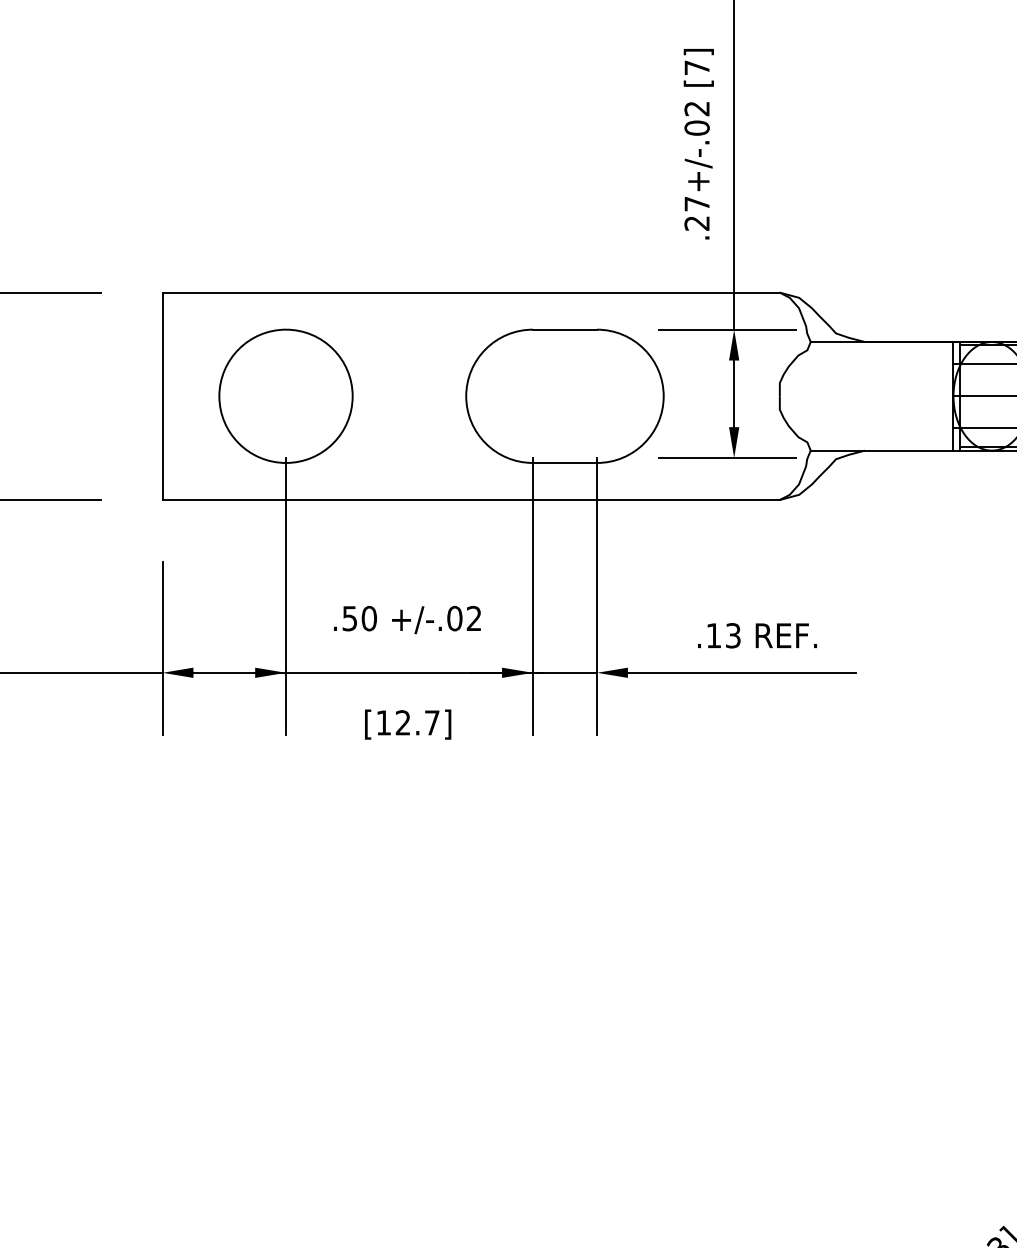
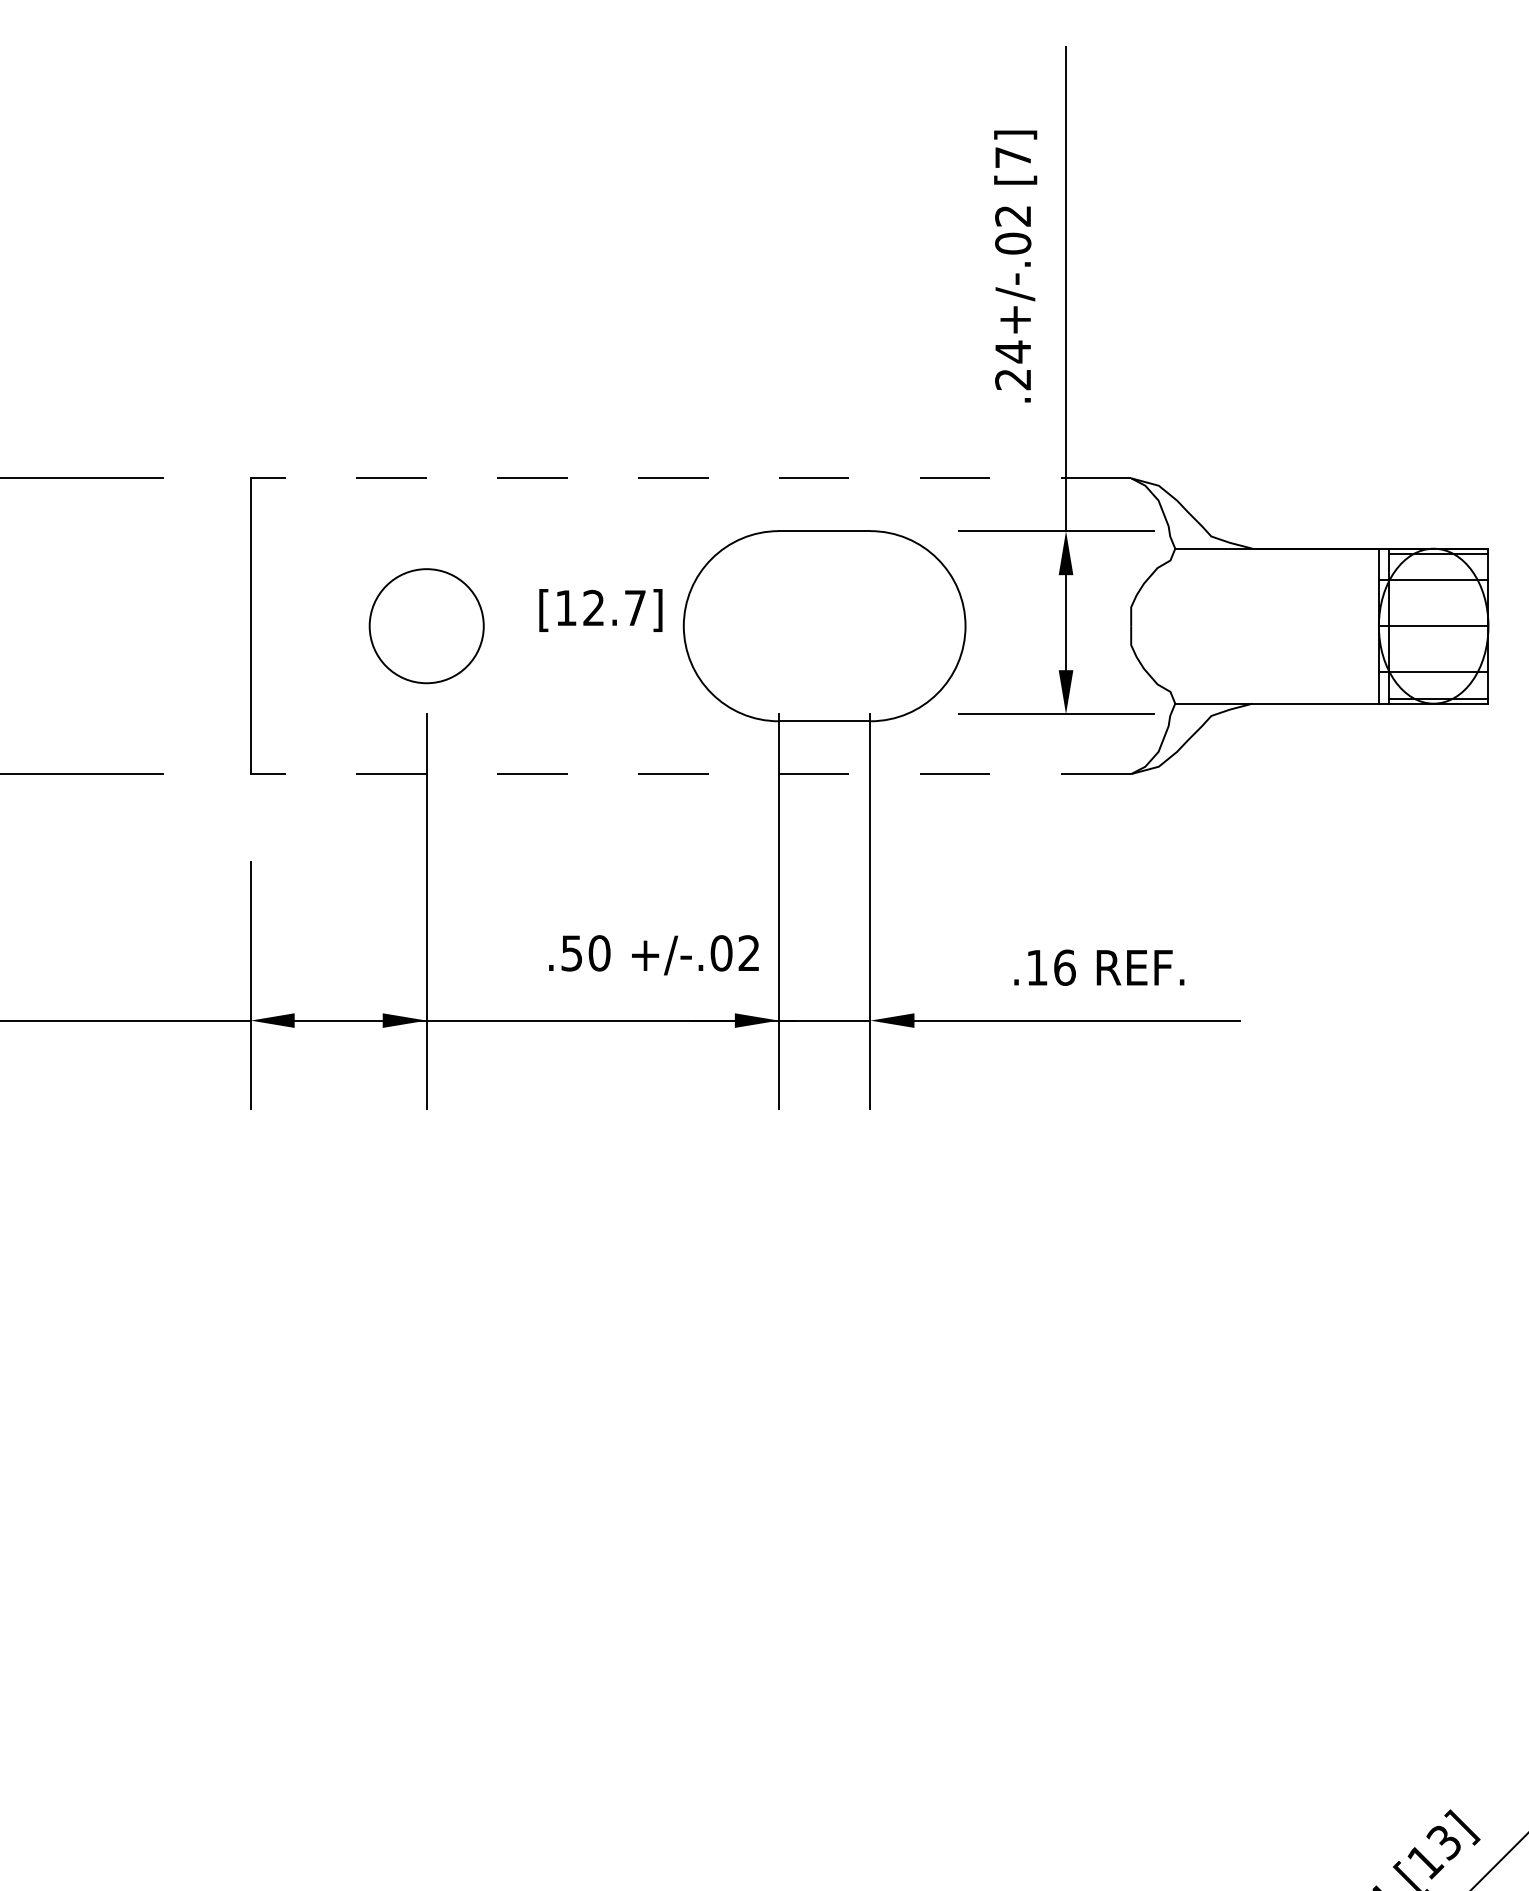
text: (696, 203) -> (1012, 351), .27+/-.02 -> .24+/-.02
line: (470, 292) -> (690, 478), solid -> dashed
circle: (285, 396) -> (426, 626), size x0.6
line: (470, 500) -> (690, 774), solid -> dashed
text: (407, 620) -> (653, 955), moved
text: (733, 635) -> (1064, 967), .13 -> .16
text: (407, 724) -> (600, 610), moved

